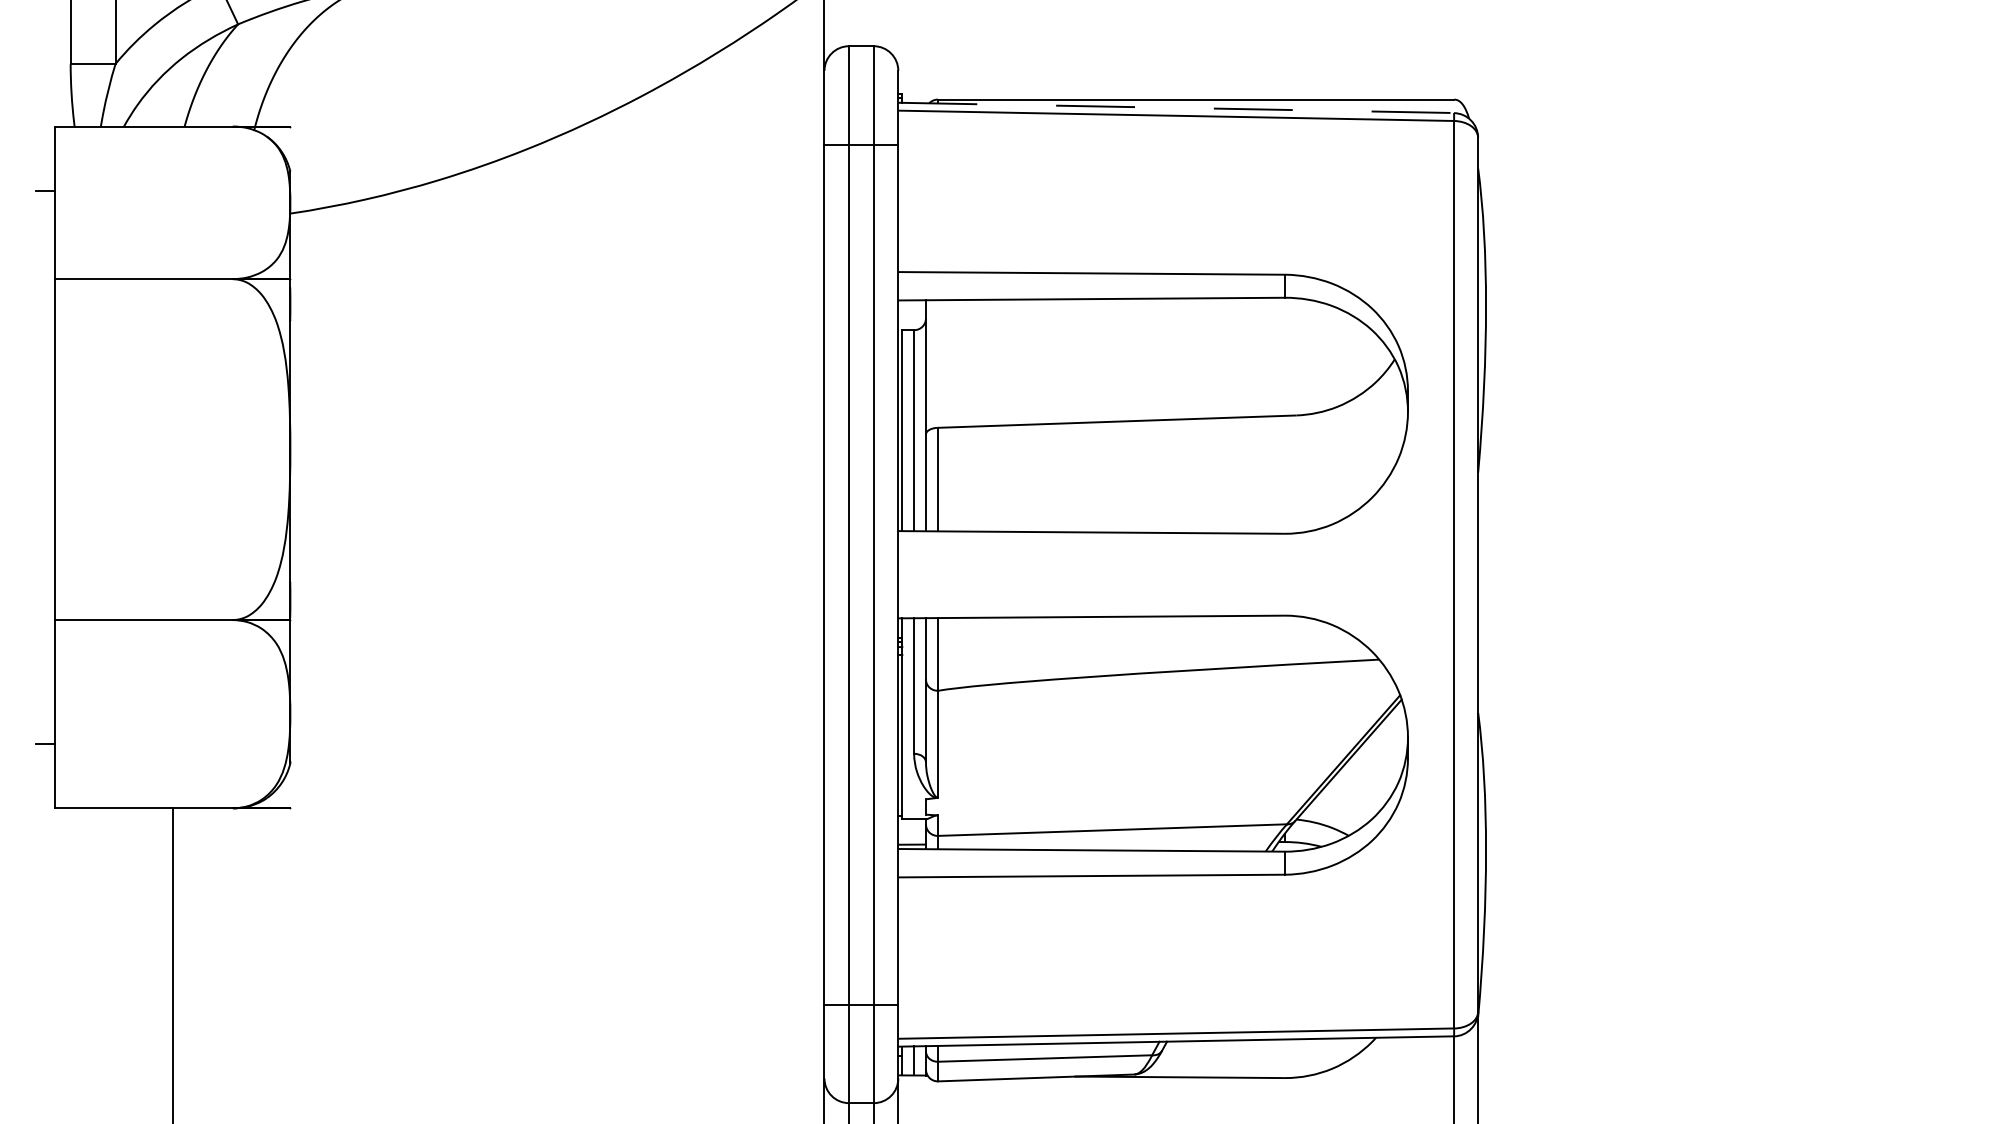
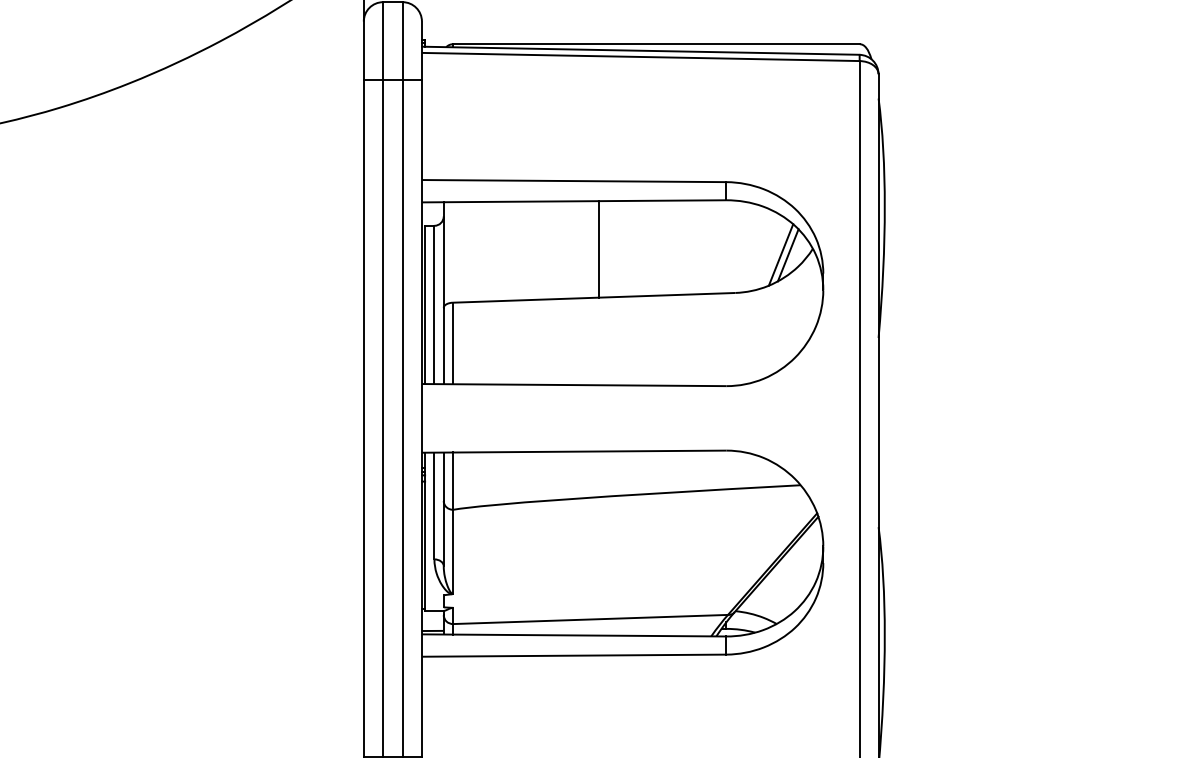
line: (1176, 107) -> (641, 50), dashed -> solid
line: (1123, 359) -> (599, 248), added
line: (1353, 367) -> (780, 255), added
line: (1363, 367) -> (788, 255), added

